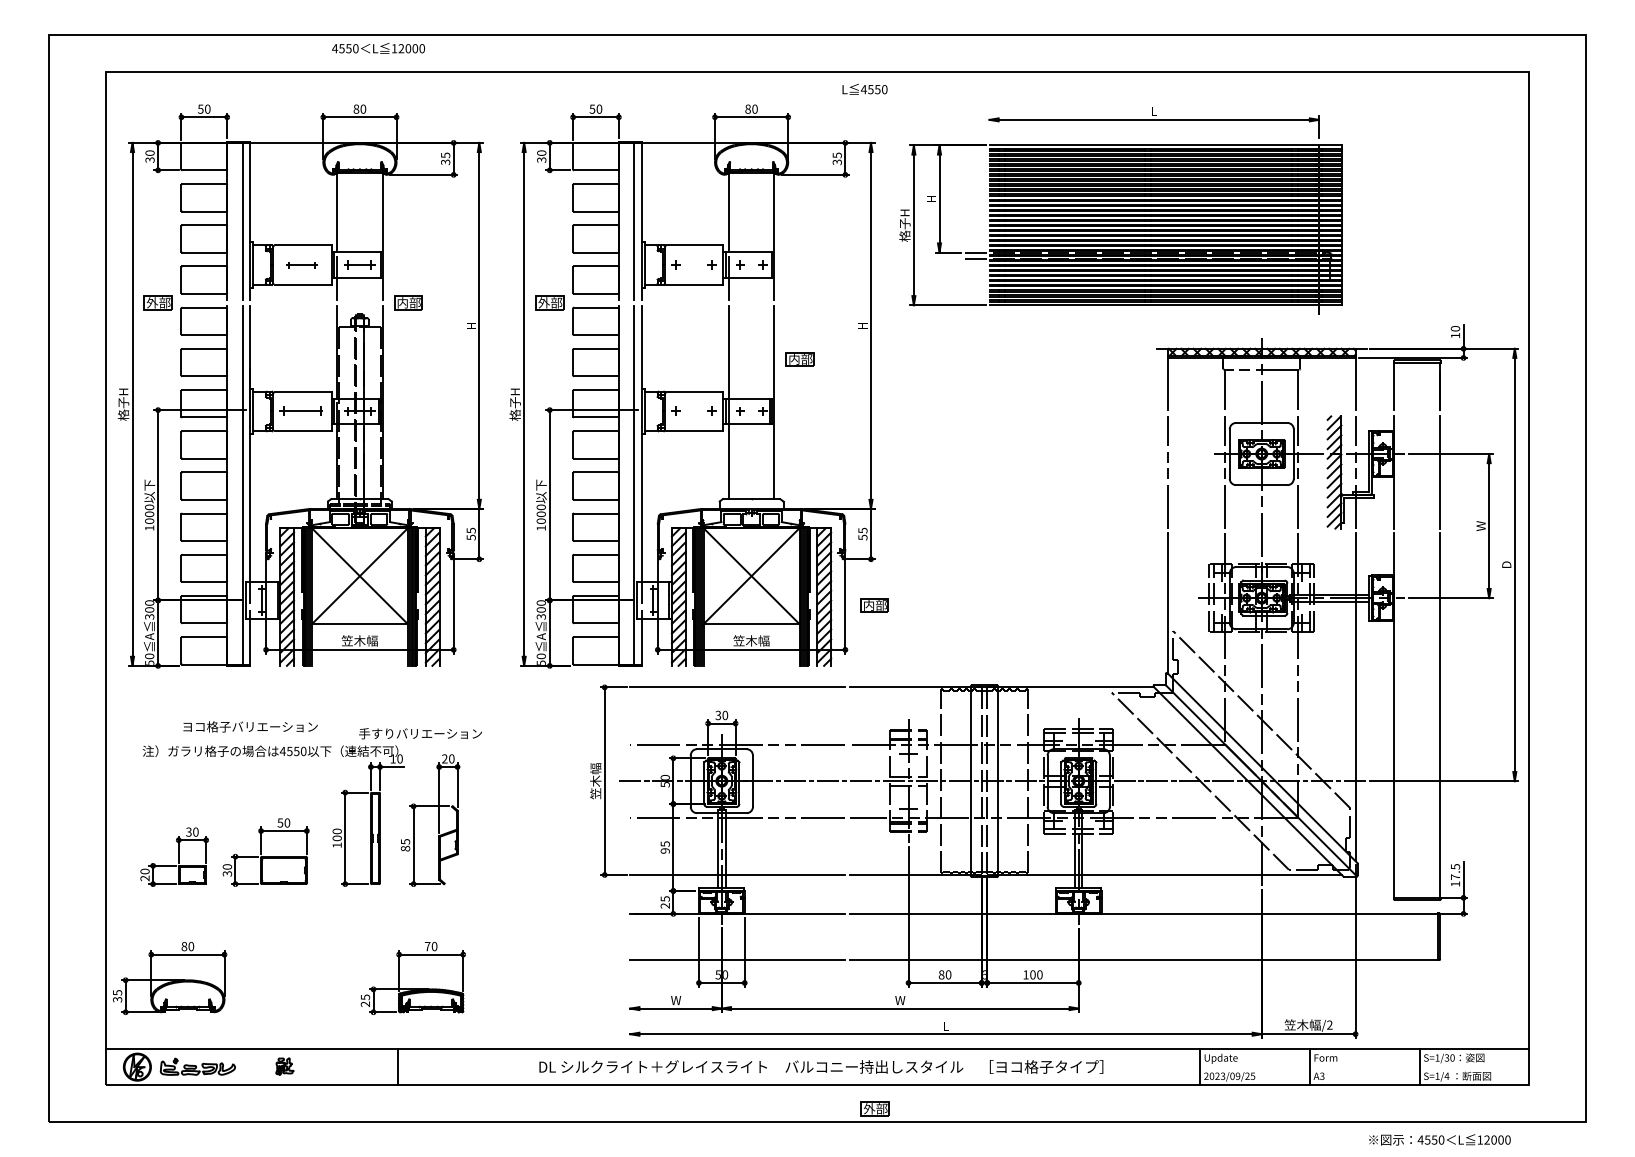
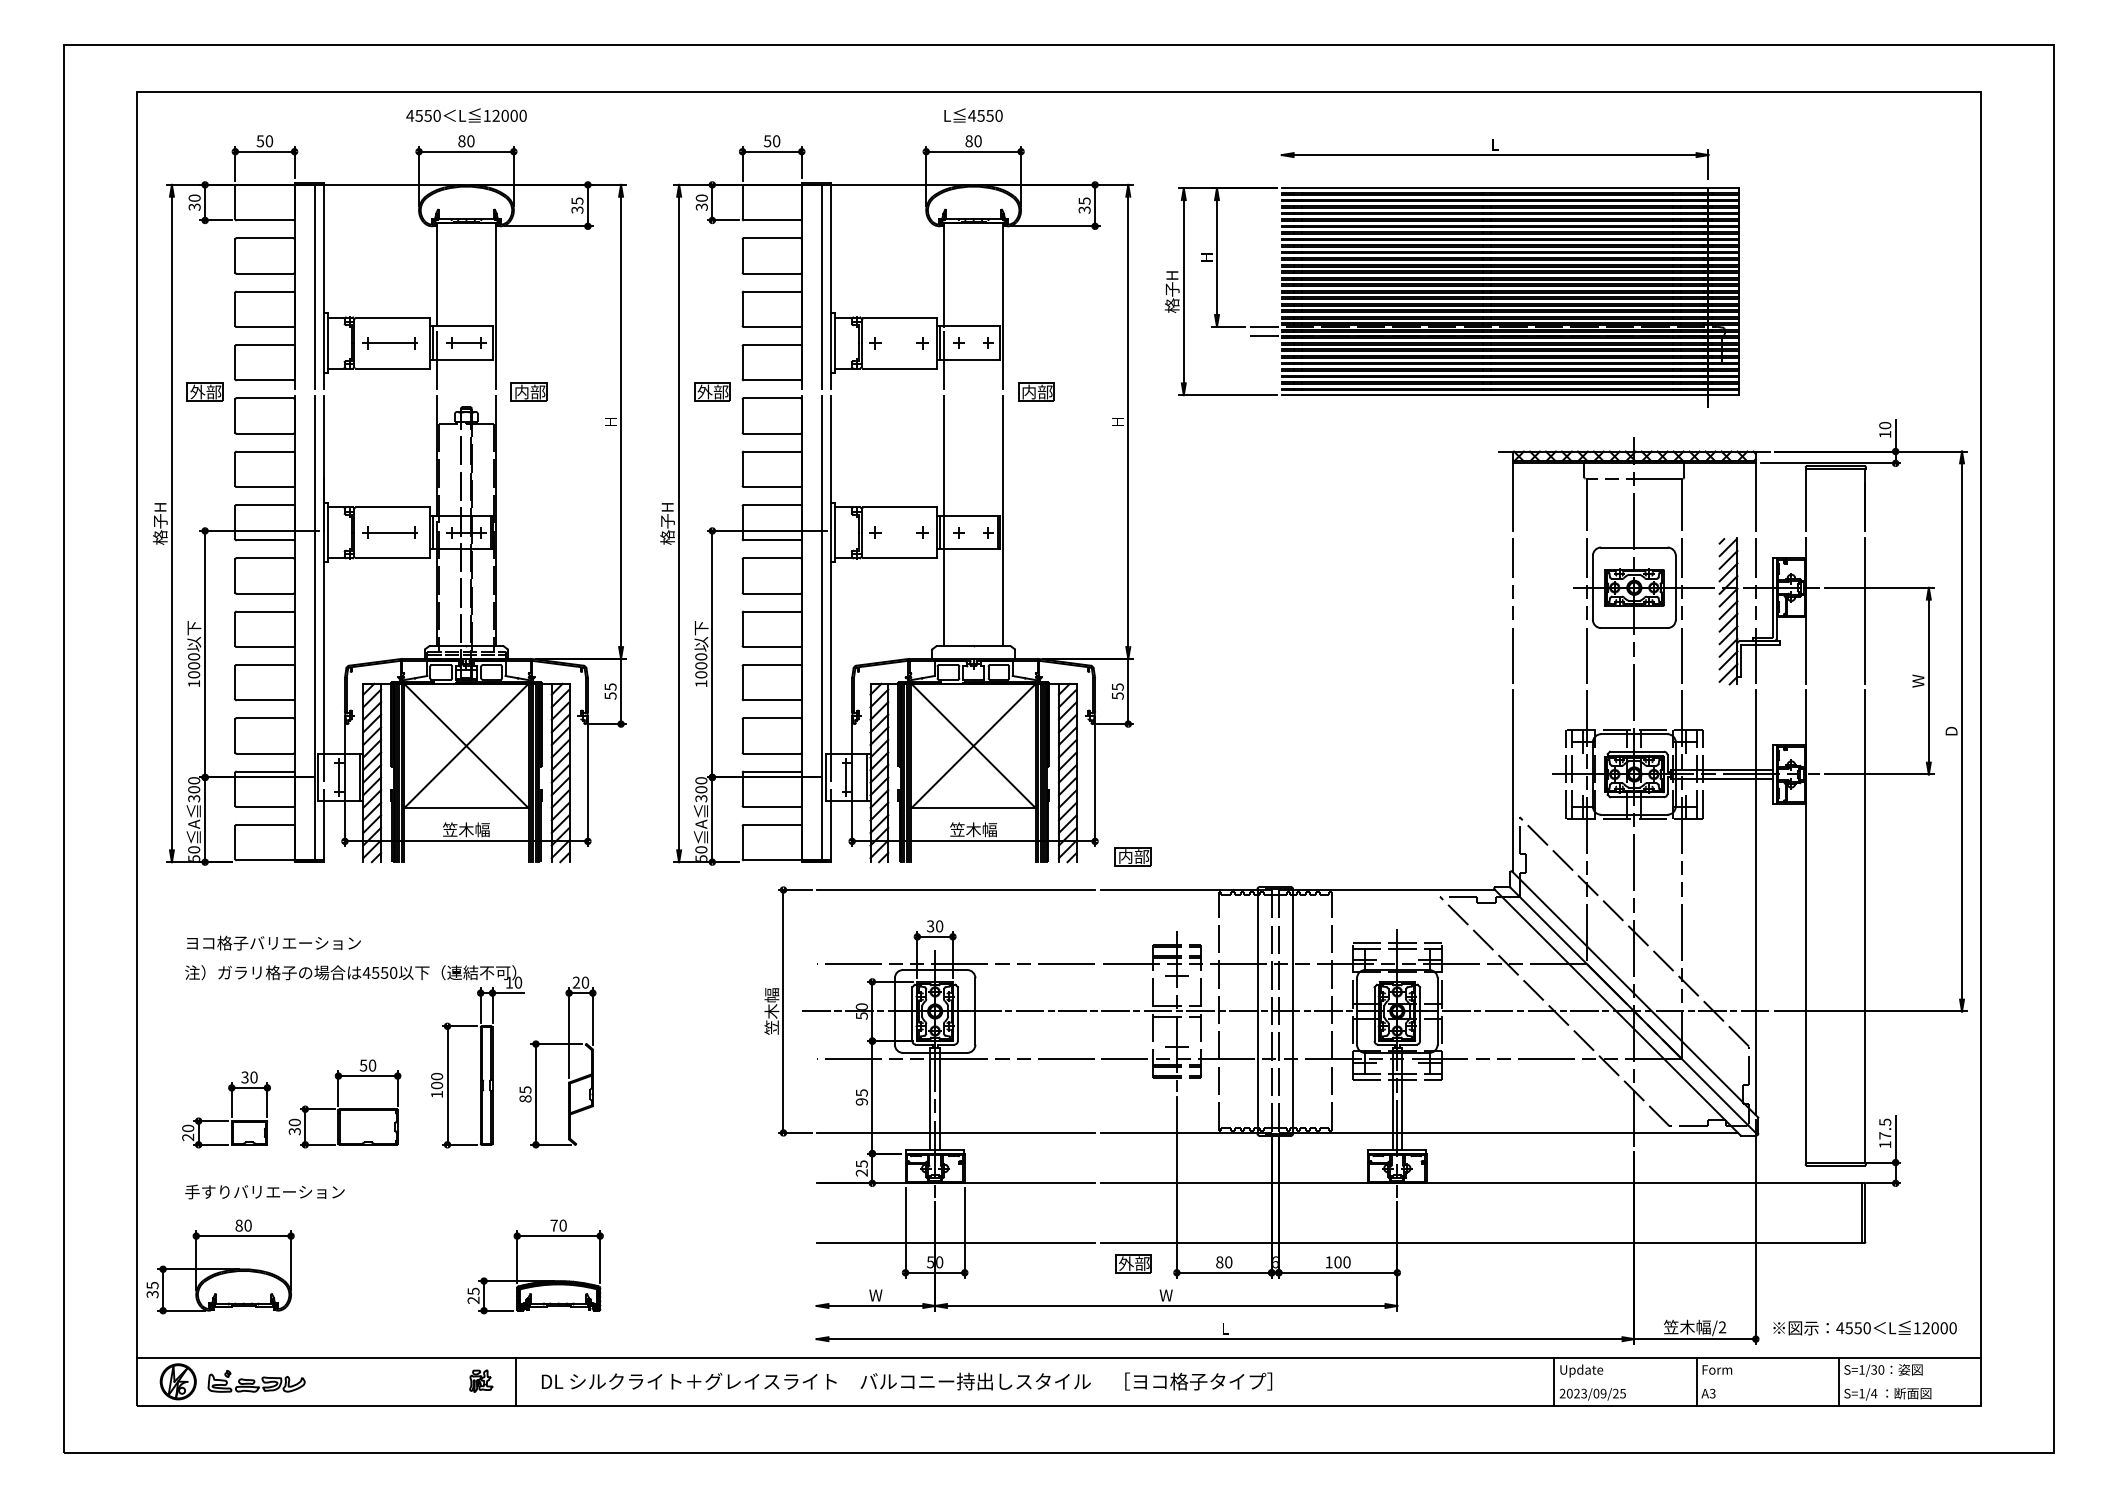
text: (378, 48) -> (466, 115), moved
text: (864, 89) -> (973, 115), moved
part: (300, 265) -> (389, 343), size x1.43
part: (800, 358) -> (1036, 391), moved
part: (874, 605) -> (1132, 856), moved
text: (250, 726) -> (273, 942), moved
text: (420, 733) -> (264, 1191), moved
part: (285, 1066) -> (481, 1380), moved
text: (821, 1066) -> (907, 1381), moved
part: (875, 1108) -> (1133, 1263), moved
text: (1439, 1139) -> (1864, 1327), moved

